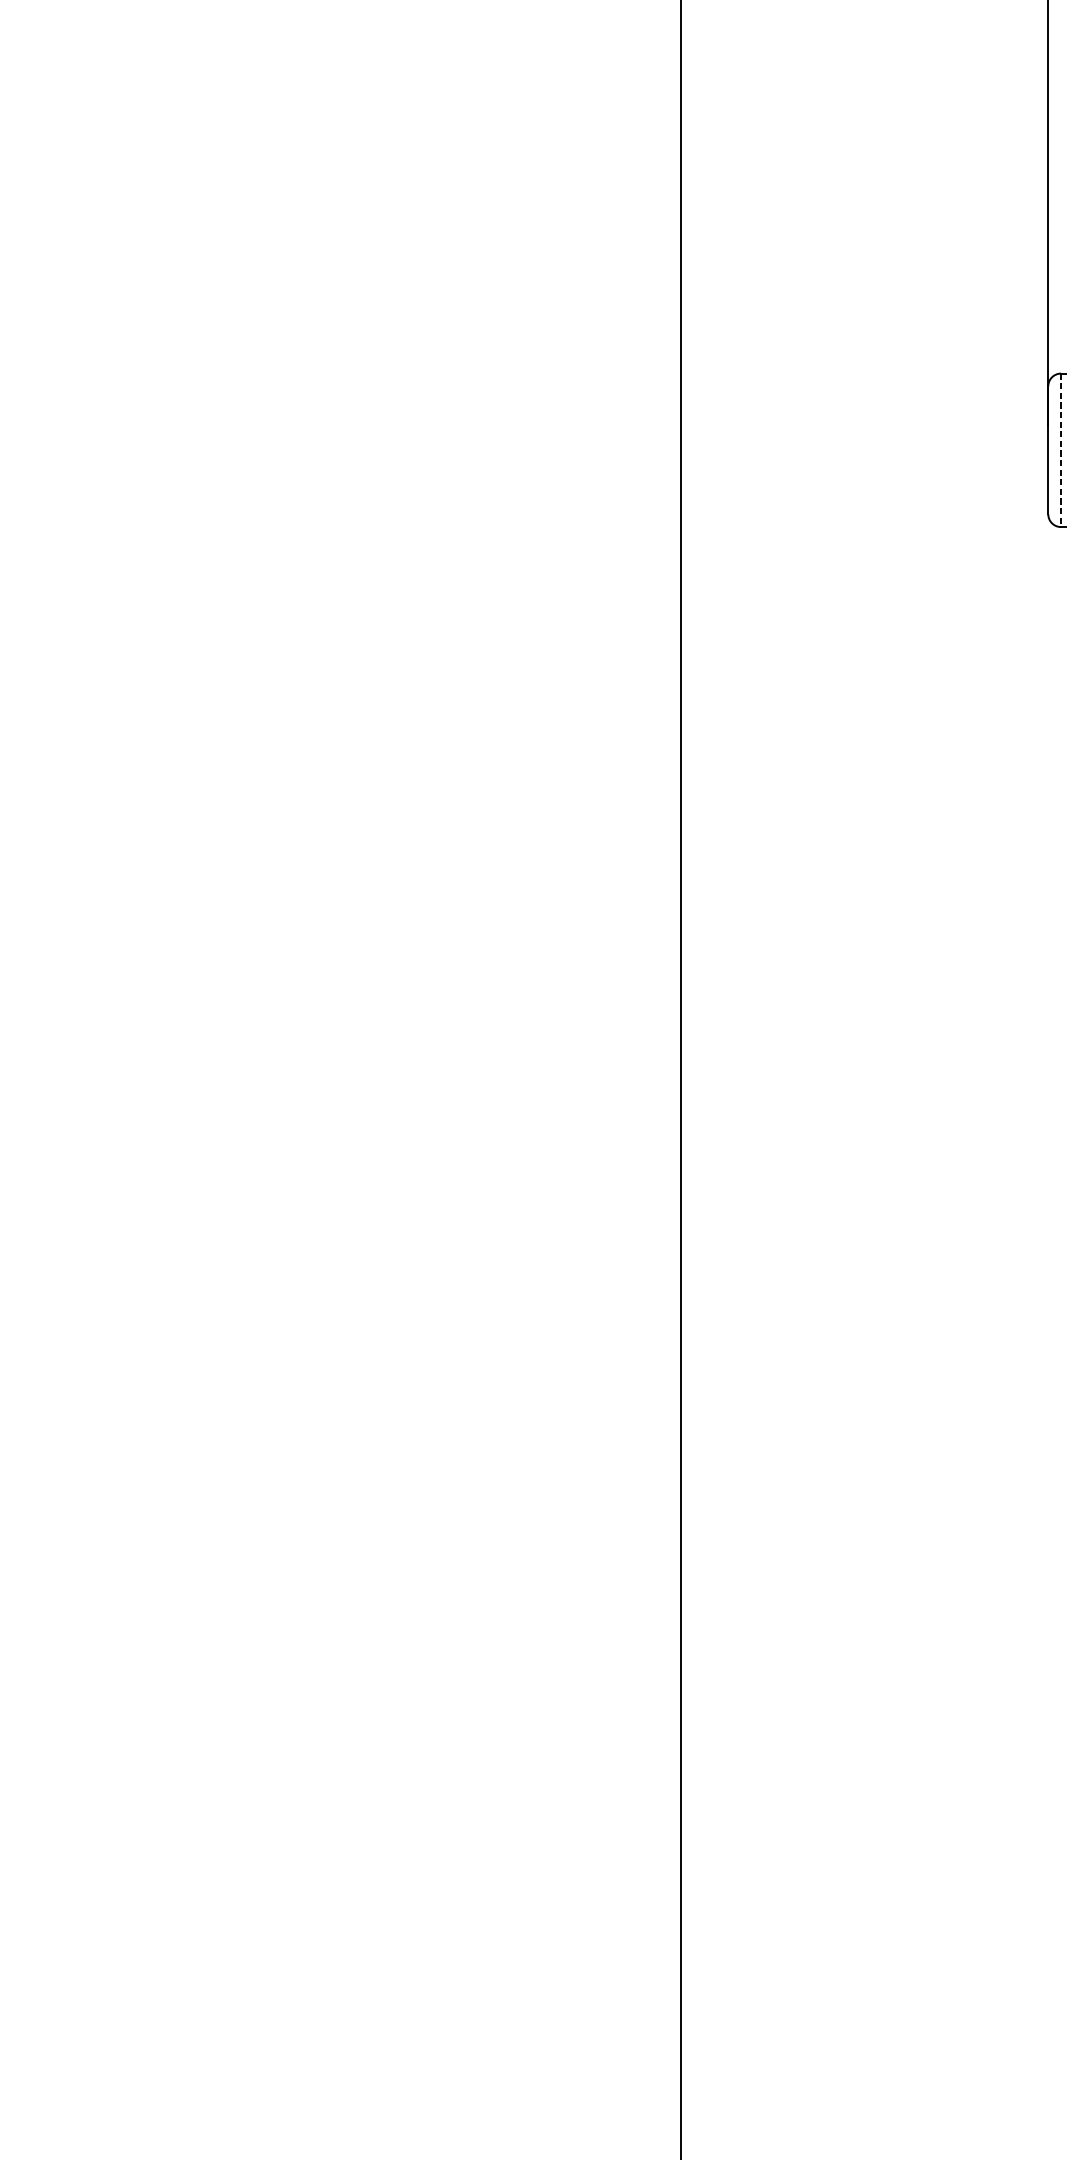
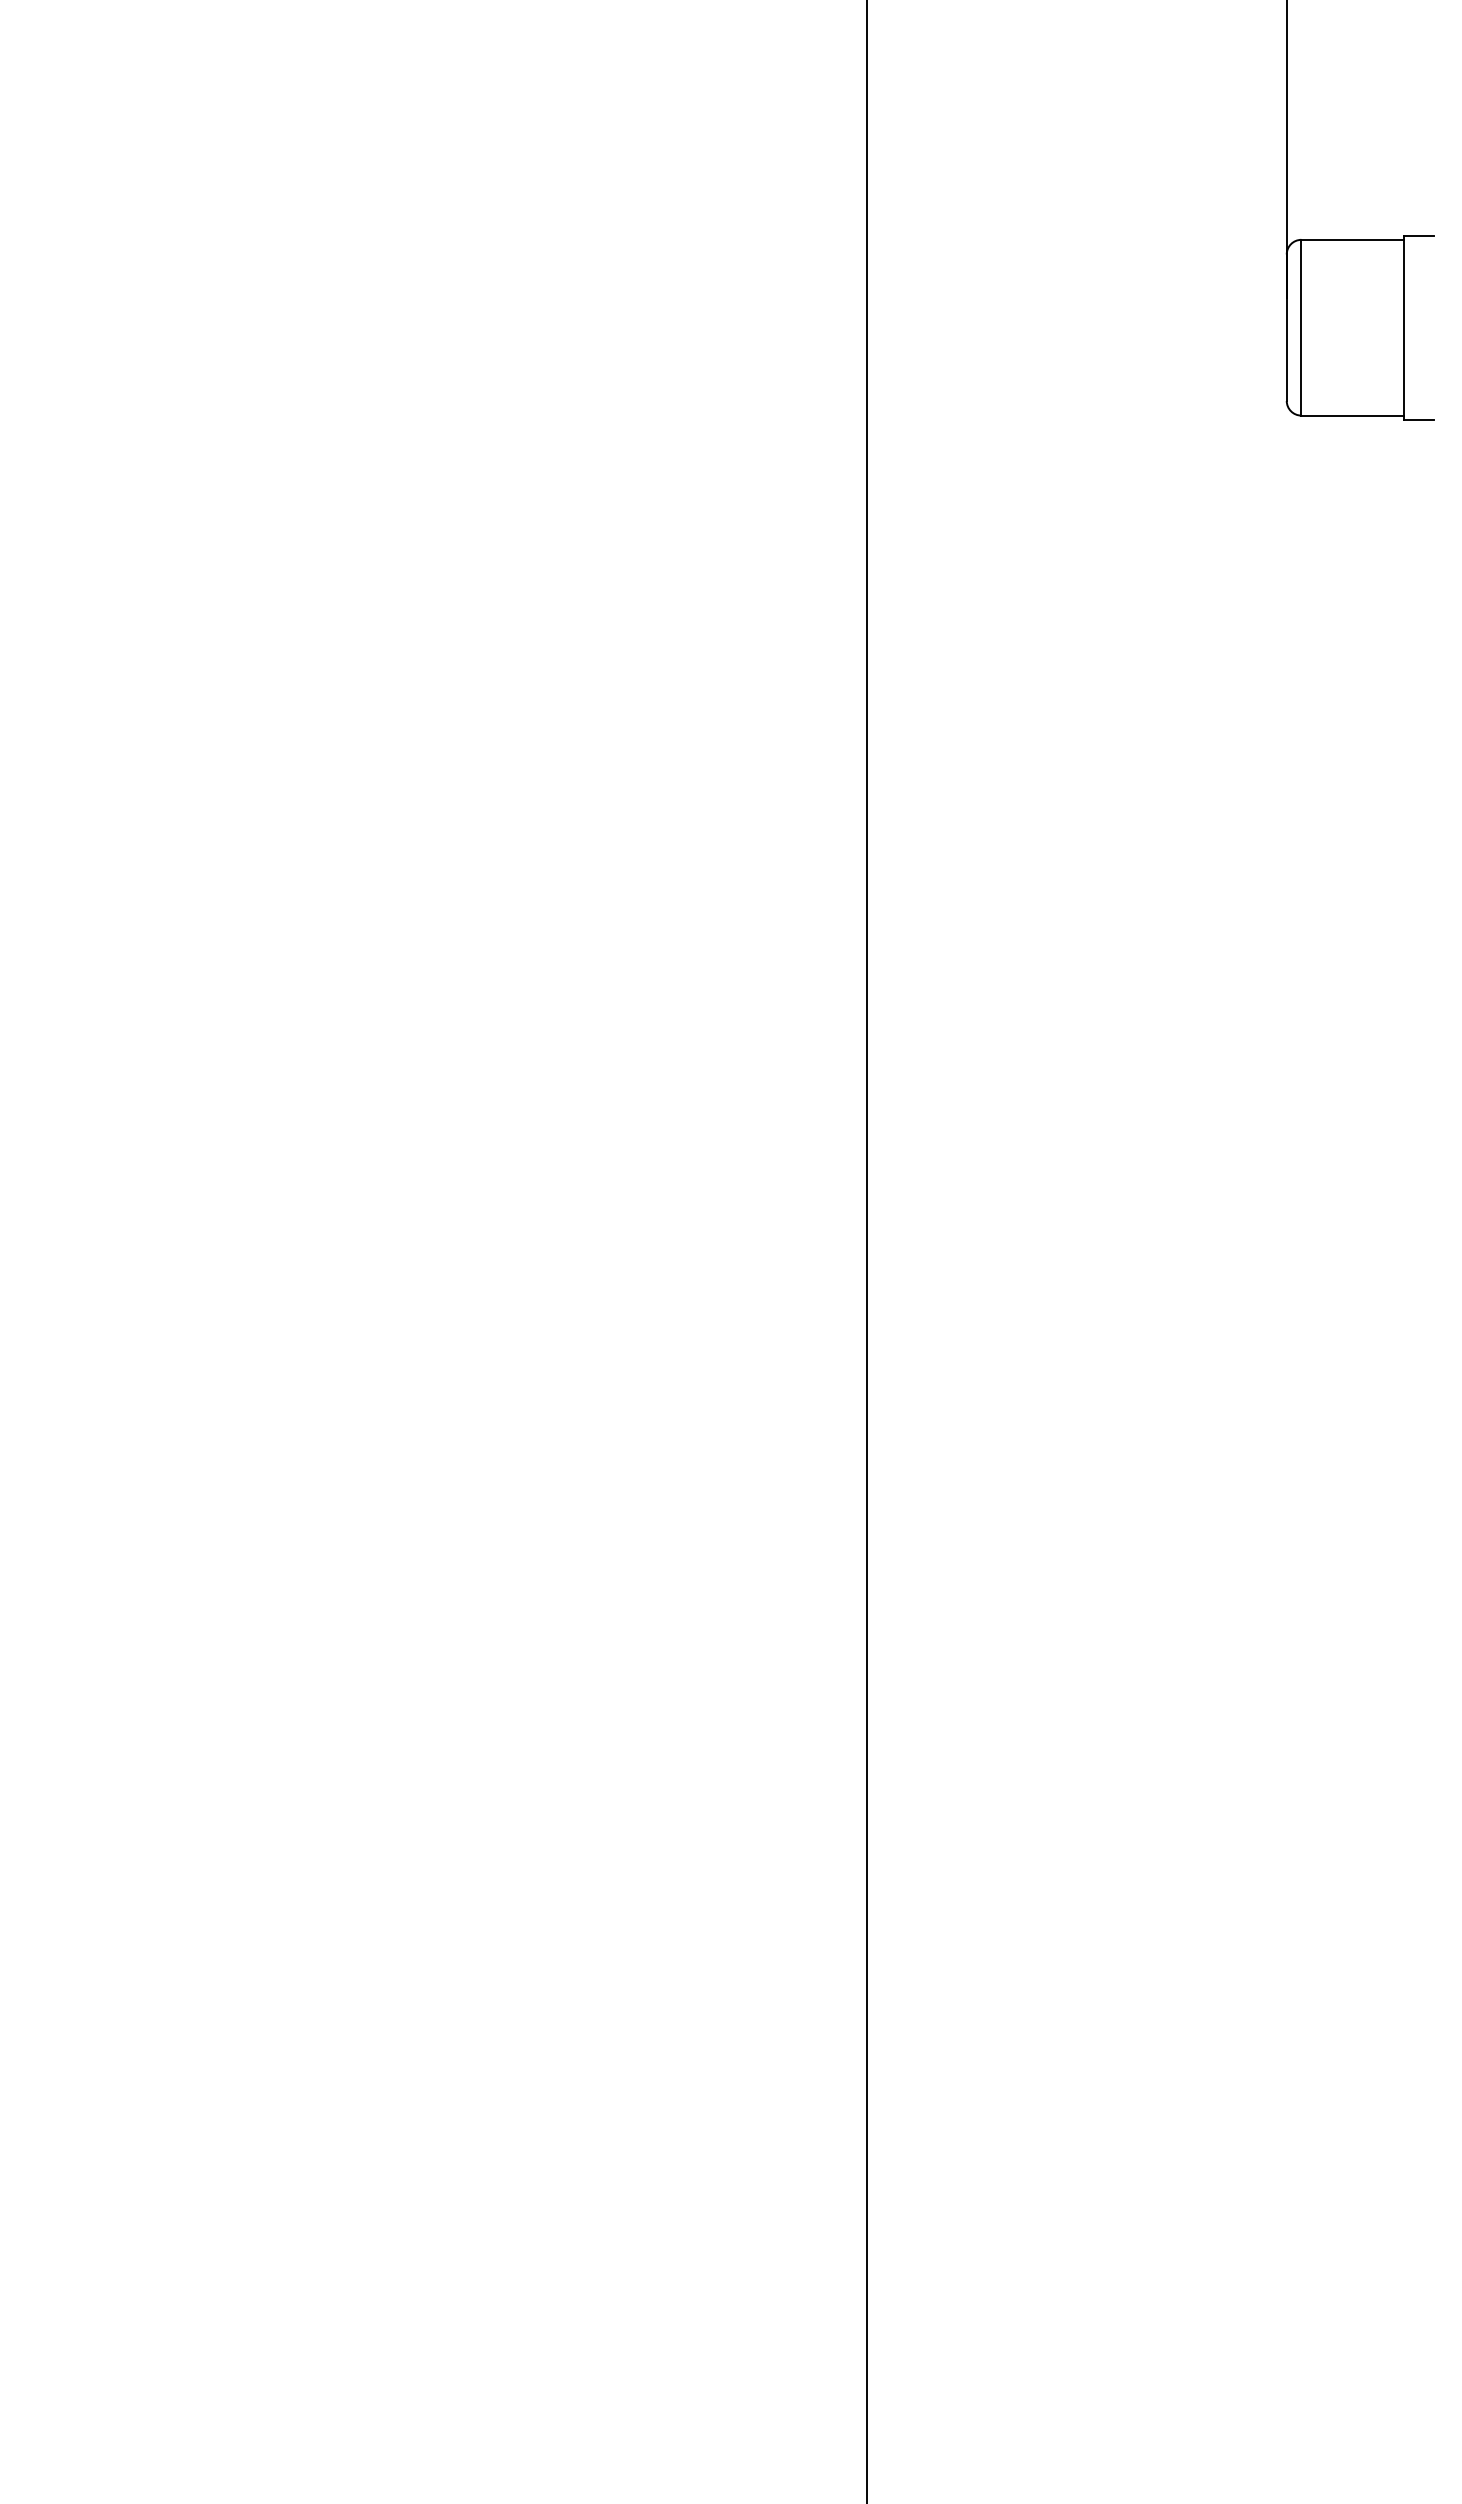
line: (1061, 450) -> (1301, 327), dashed -> solid

